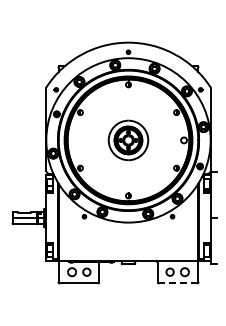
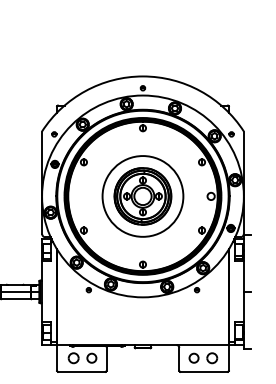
part: (128, 140) -> (142, 196), size x1.67
line: (177, 283) -> (203, 372), dashed -> solid

